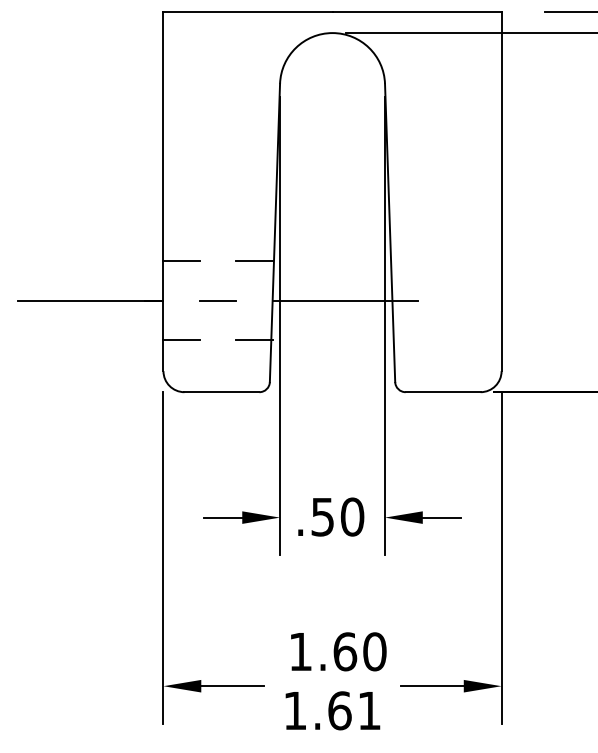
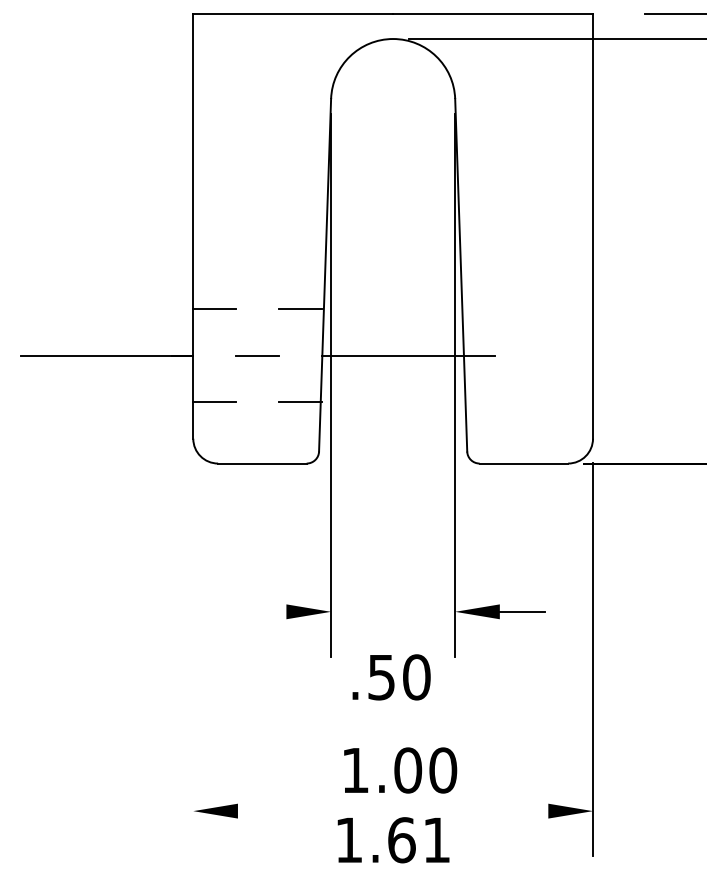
text: (331, 516) -> (391, 676), moved
line: (223, 517) -> (264, 611), removed
line: (163, 557) -> (193, 658), removed
text: (345, 651) -> (408, 770), 1.60 -> 1.00
line: (232, 686) -> (274, 811), removed
line: (431, 686) -> (510, 811), removed

